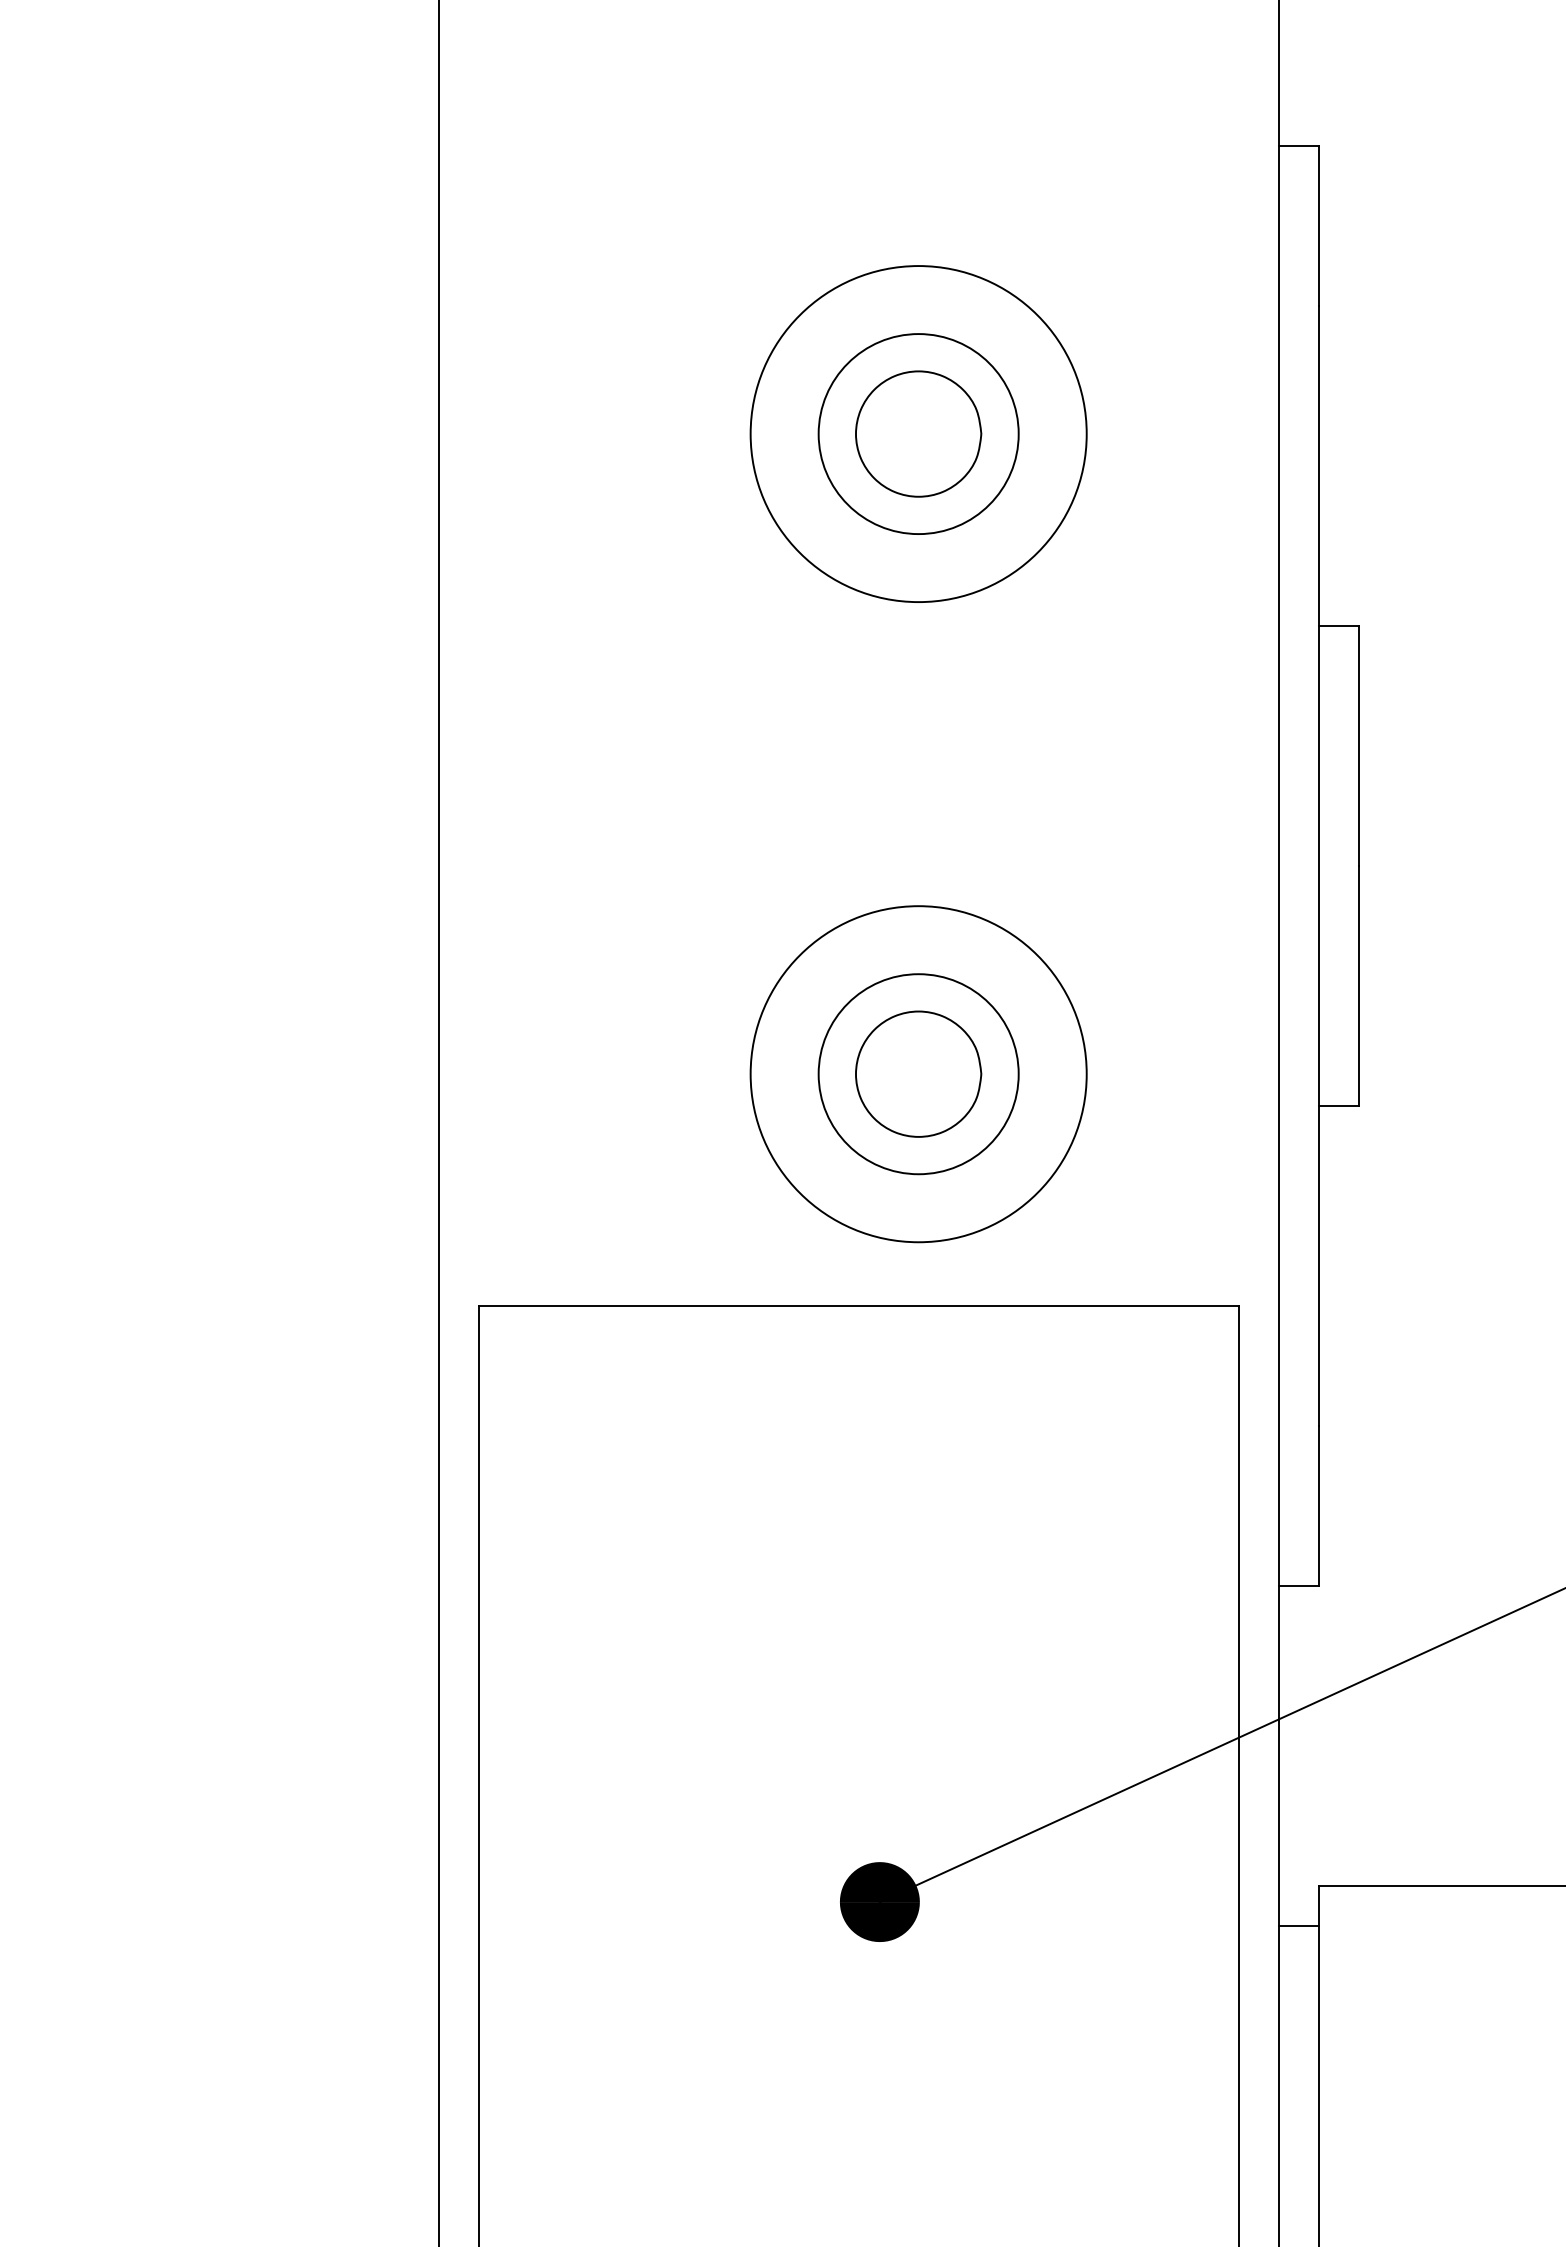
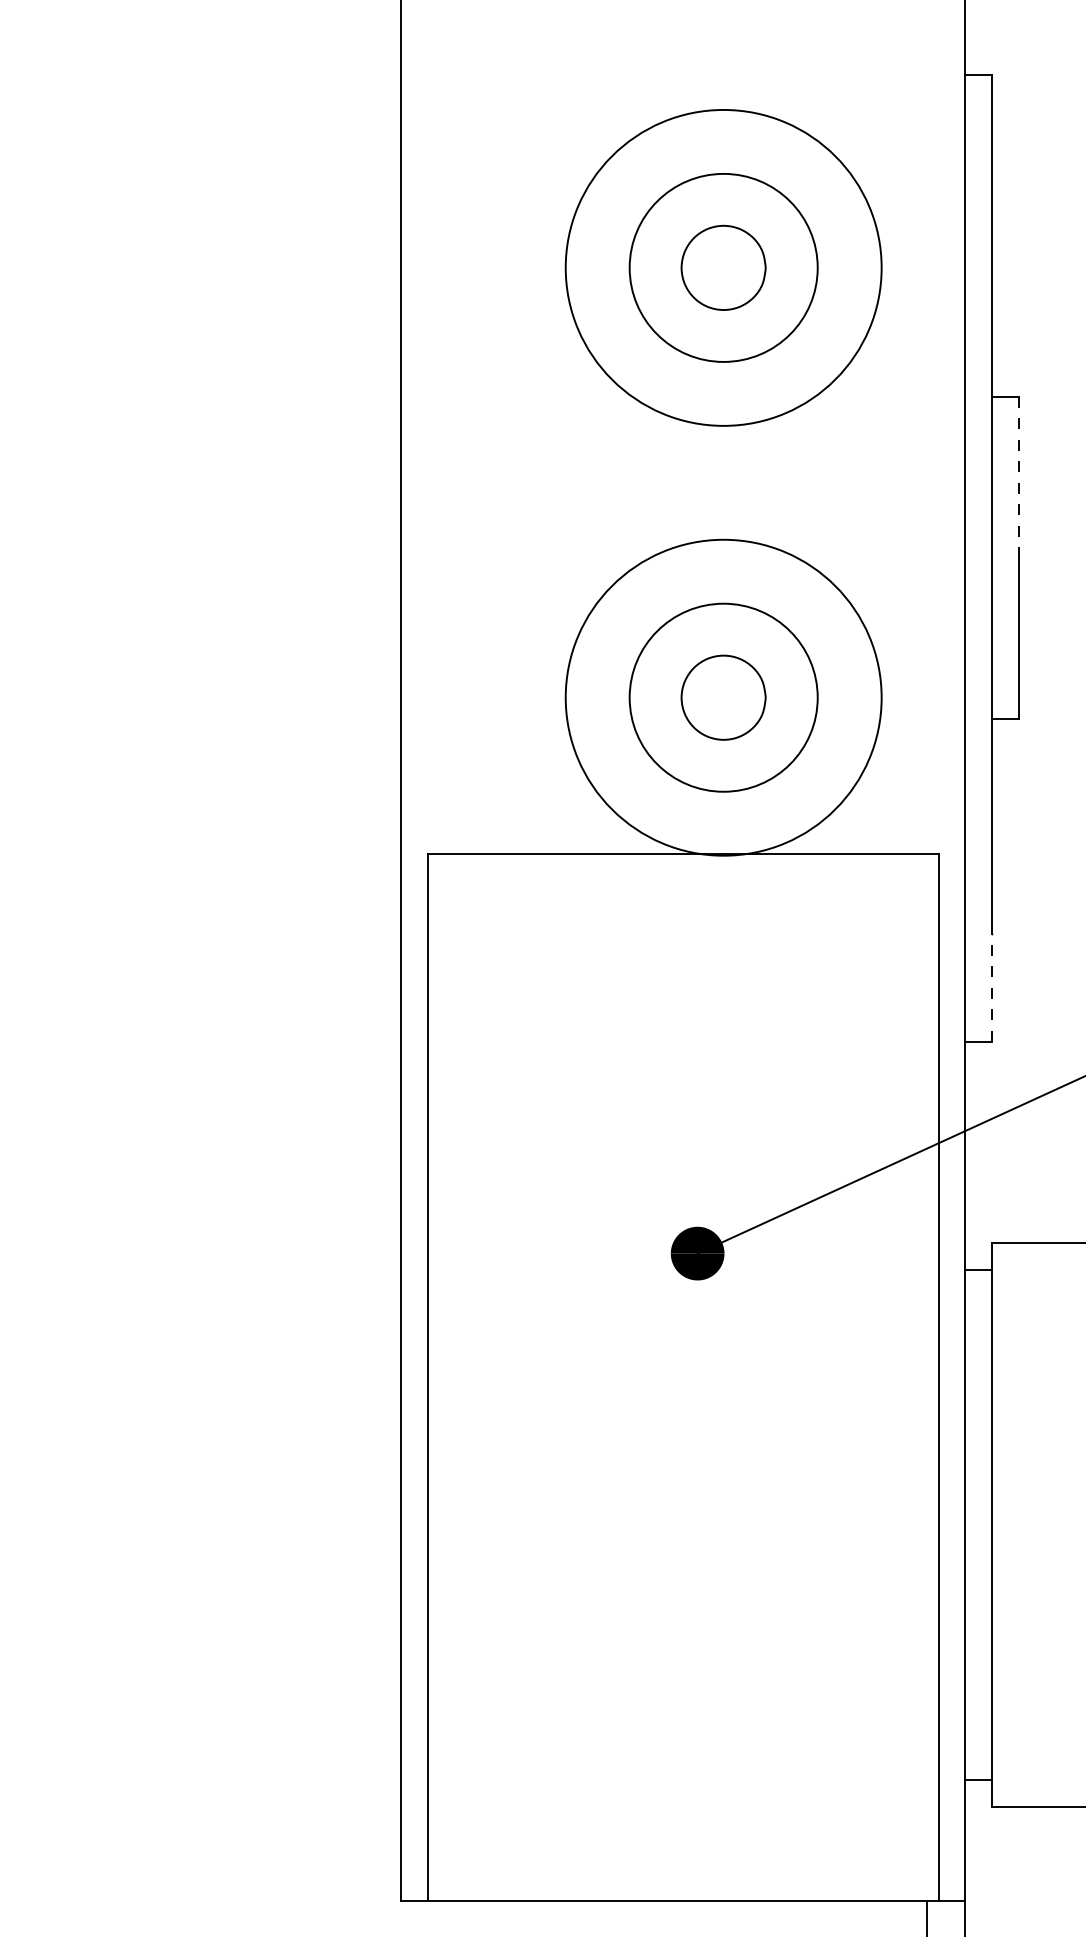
circle: (918, 433) -> (723, 267), size x1.4
circle: (918, 433) -> (723, 267), size x1.4
line: (1359, 746) -> (1019, 477), solid -> dashed
circle: (918, 1073) -> (723, 697), size x1.4
circle: (918, 1073) -> (723, 697), size x1.4
line: (1319, 1505) -> (992, 987), solid -> dashed

